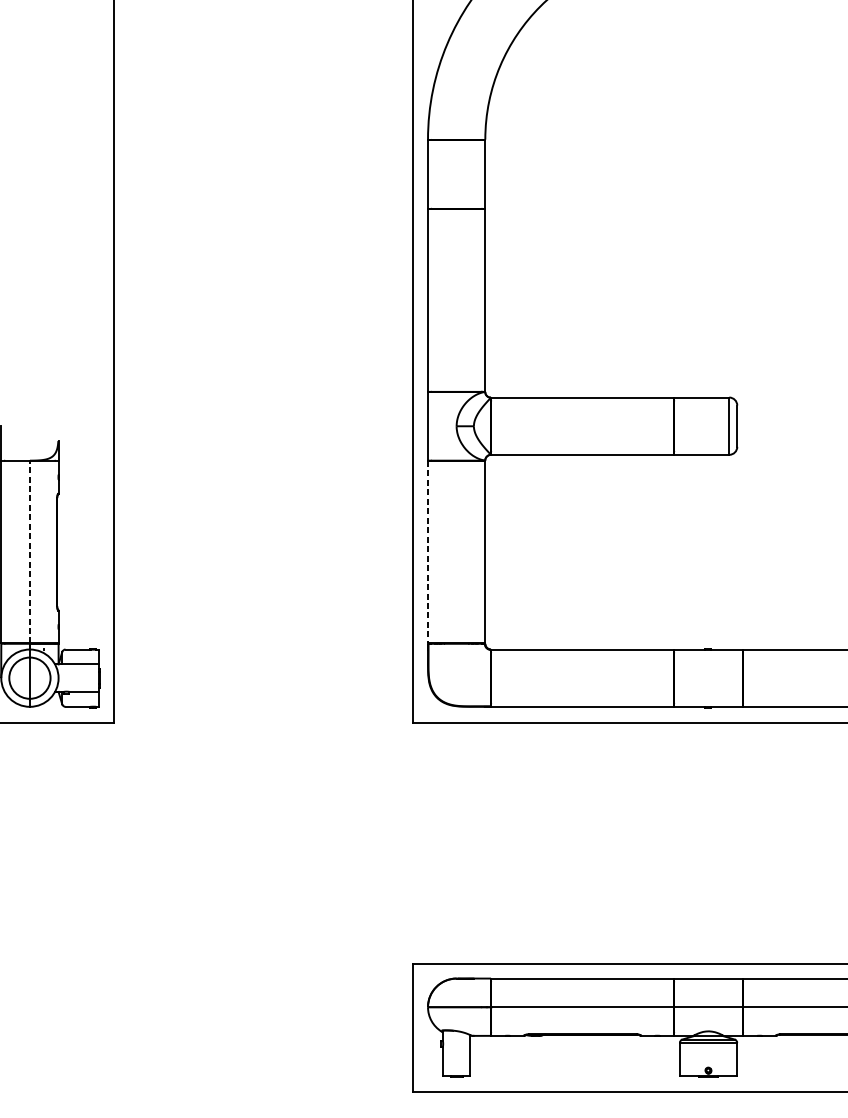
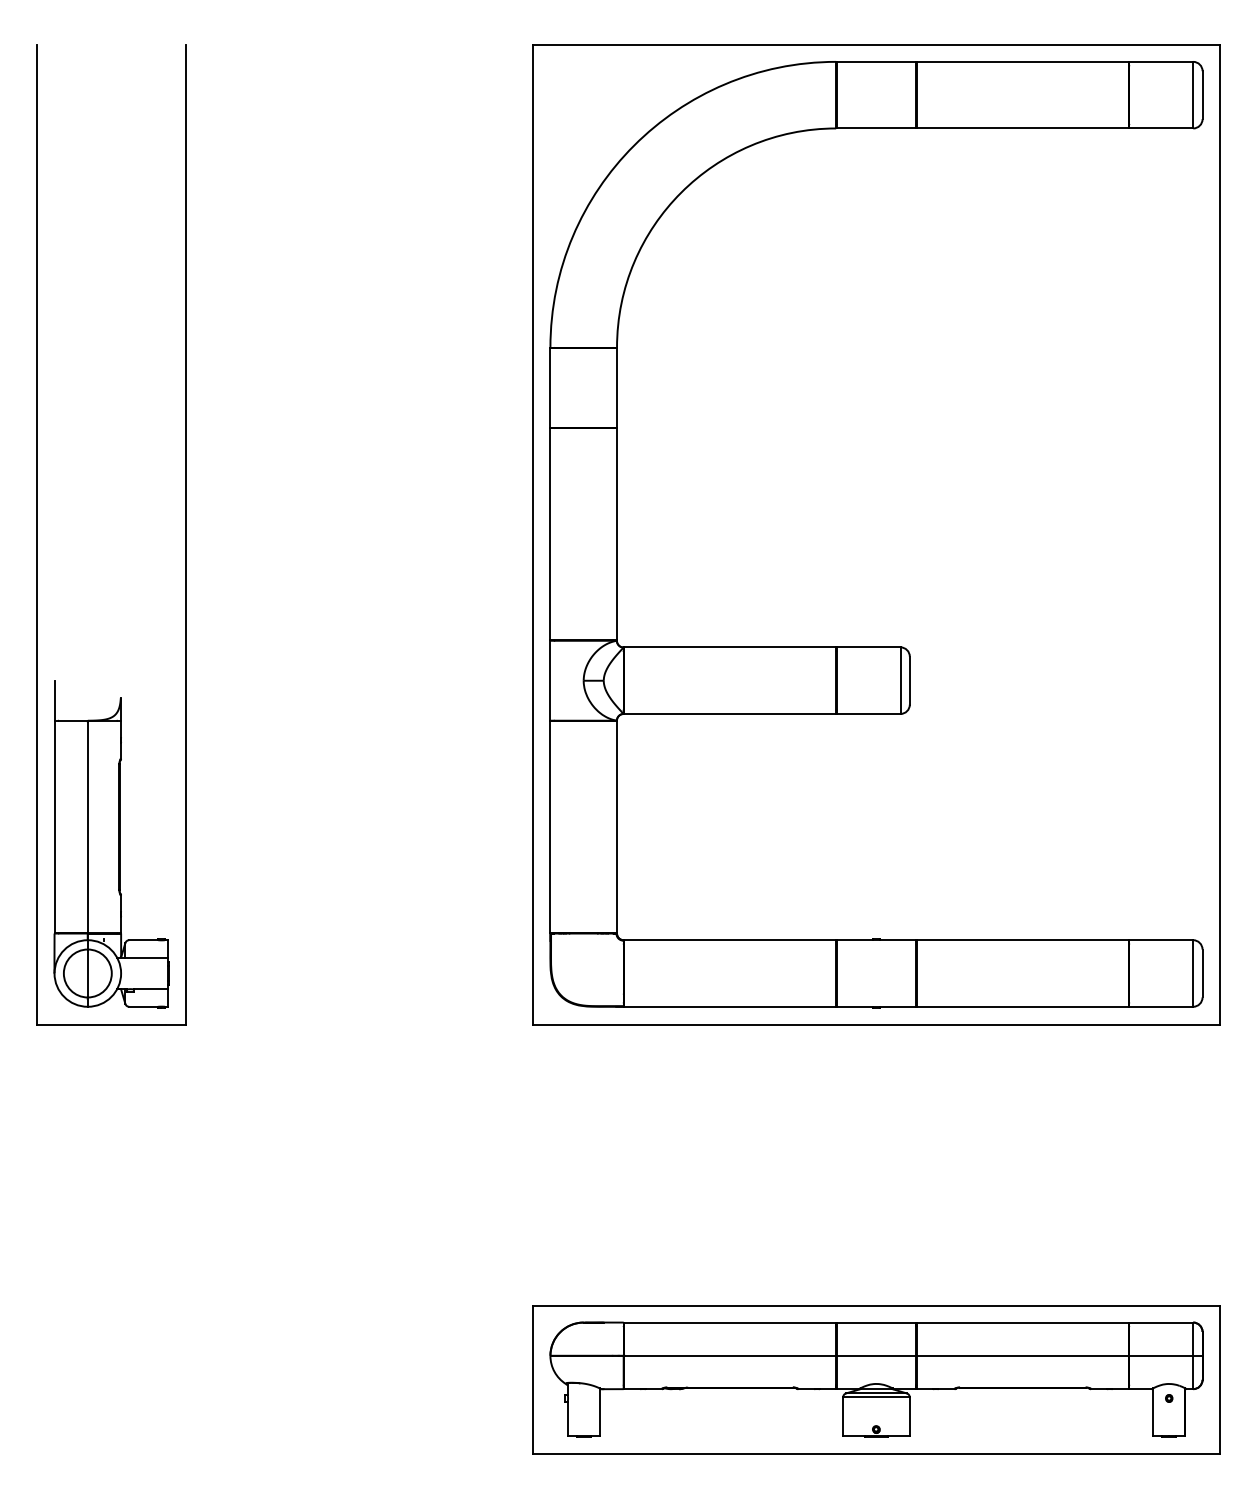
line: (29, 551) -> (87, 826), dashed -> solid
line: (428, 552) -> (550, 827), dashed -> solid

